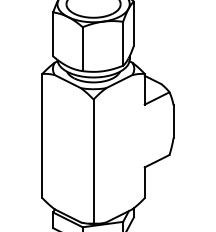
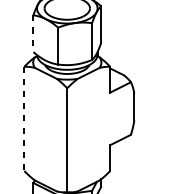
line: (53, 34) -> (33, 33), solid -> dashed
line: (42, 136) -> (24, 119), solid -> dashed

